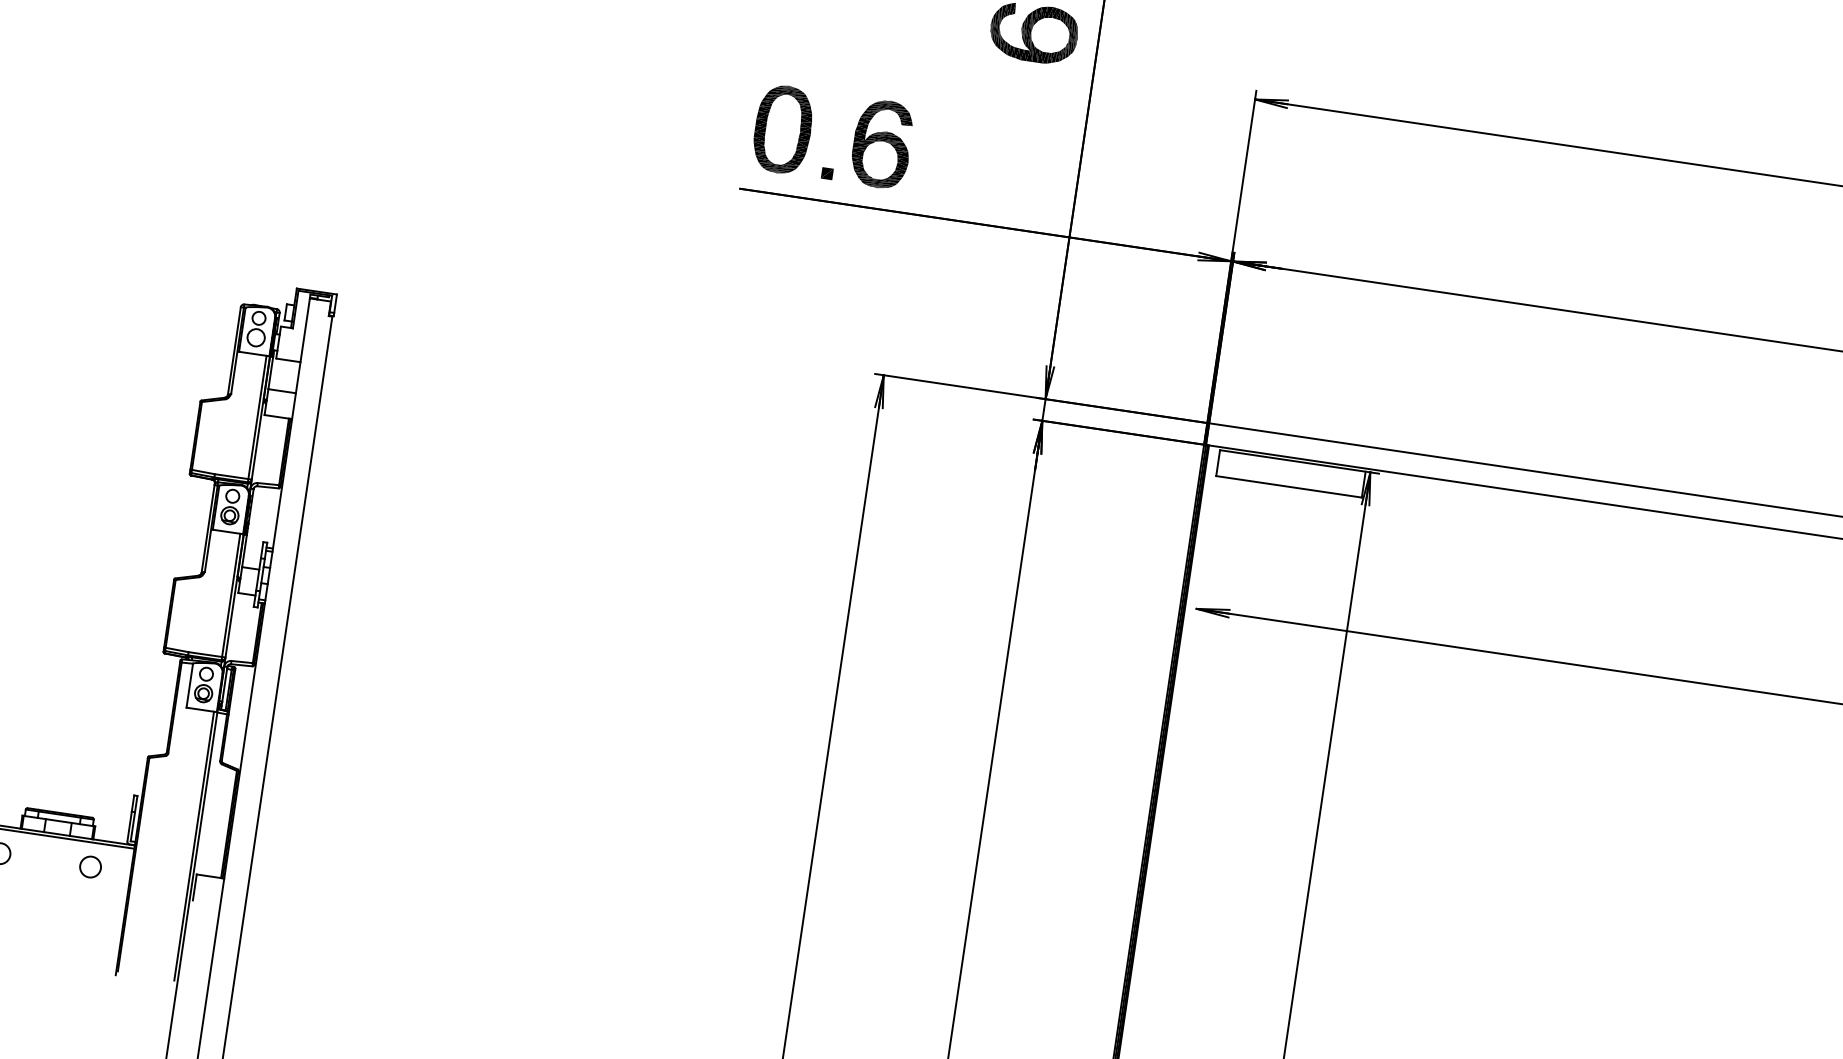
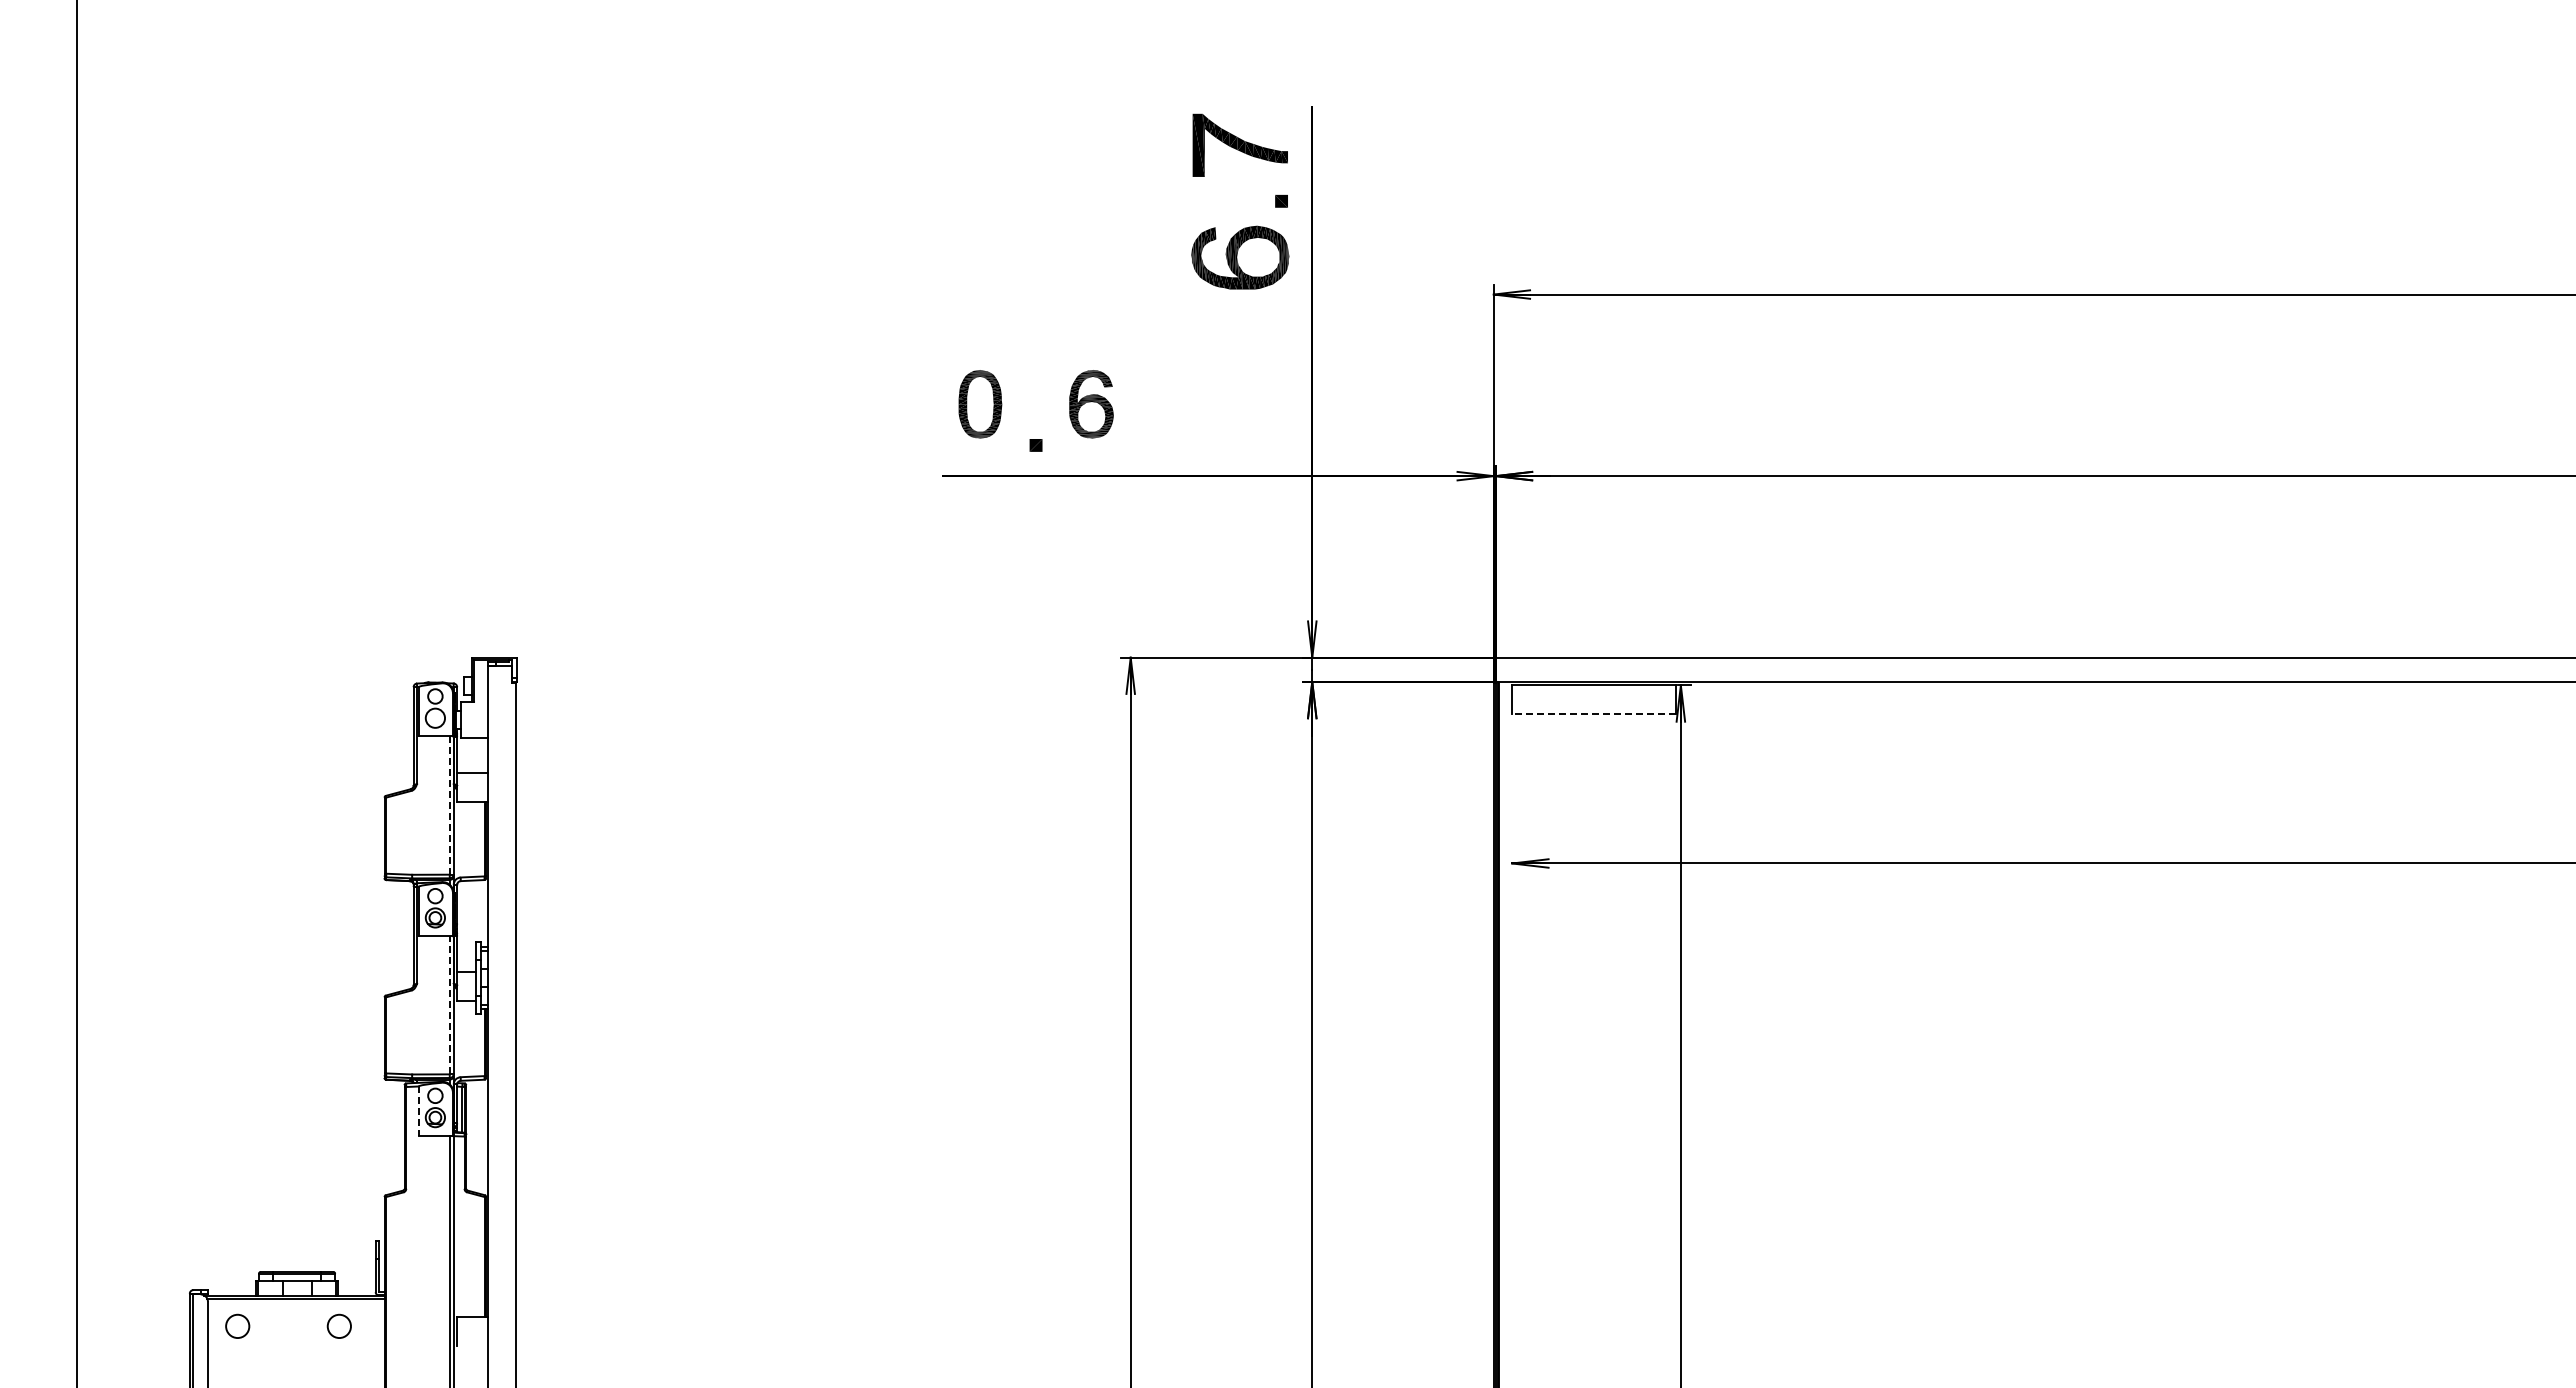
part: (783, 129) -> (980, 404), size x0.7
part: (882, 144) -> (1091, 404), size x0.7
line: (257, 417) -> (449, 805), solid -> dashed
line: (1288, 486) -> (1593, 714), solid -> dashed
line: (231, 594) -> (449, 1004), solid -> dashed
line: (189, 685) -> (418, 1111), solid -> dashed

